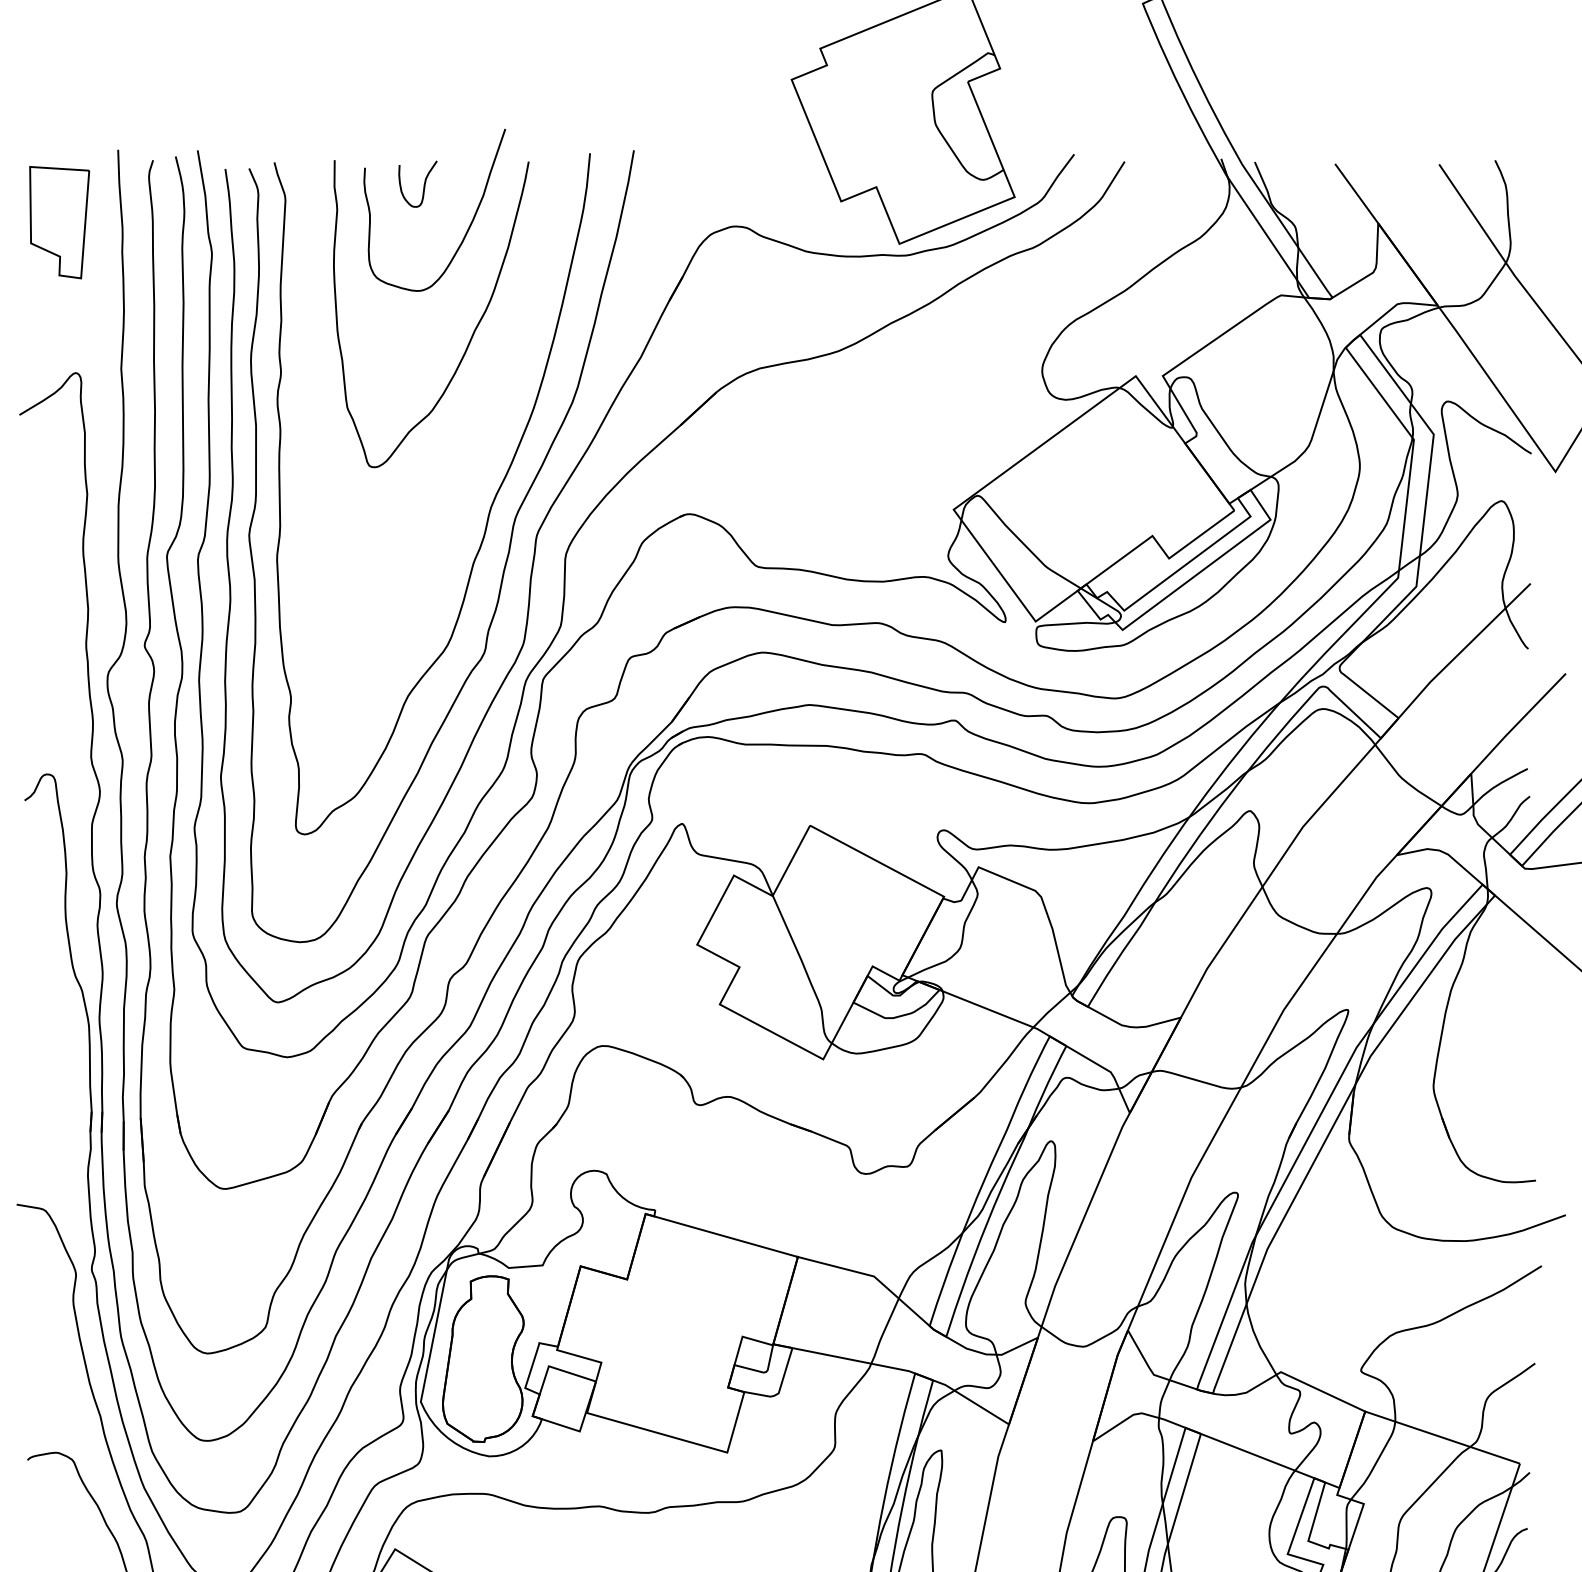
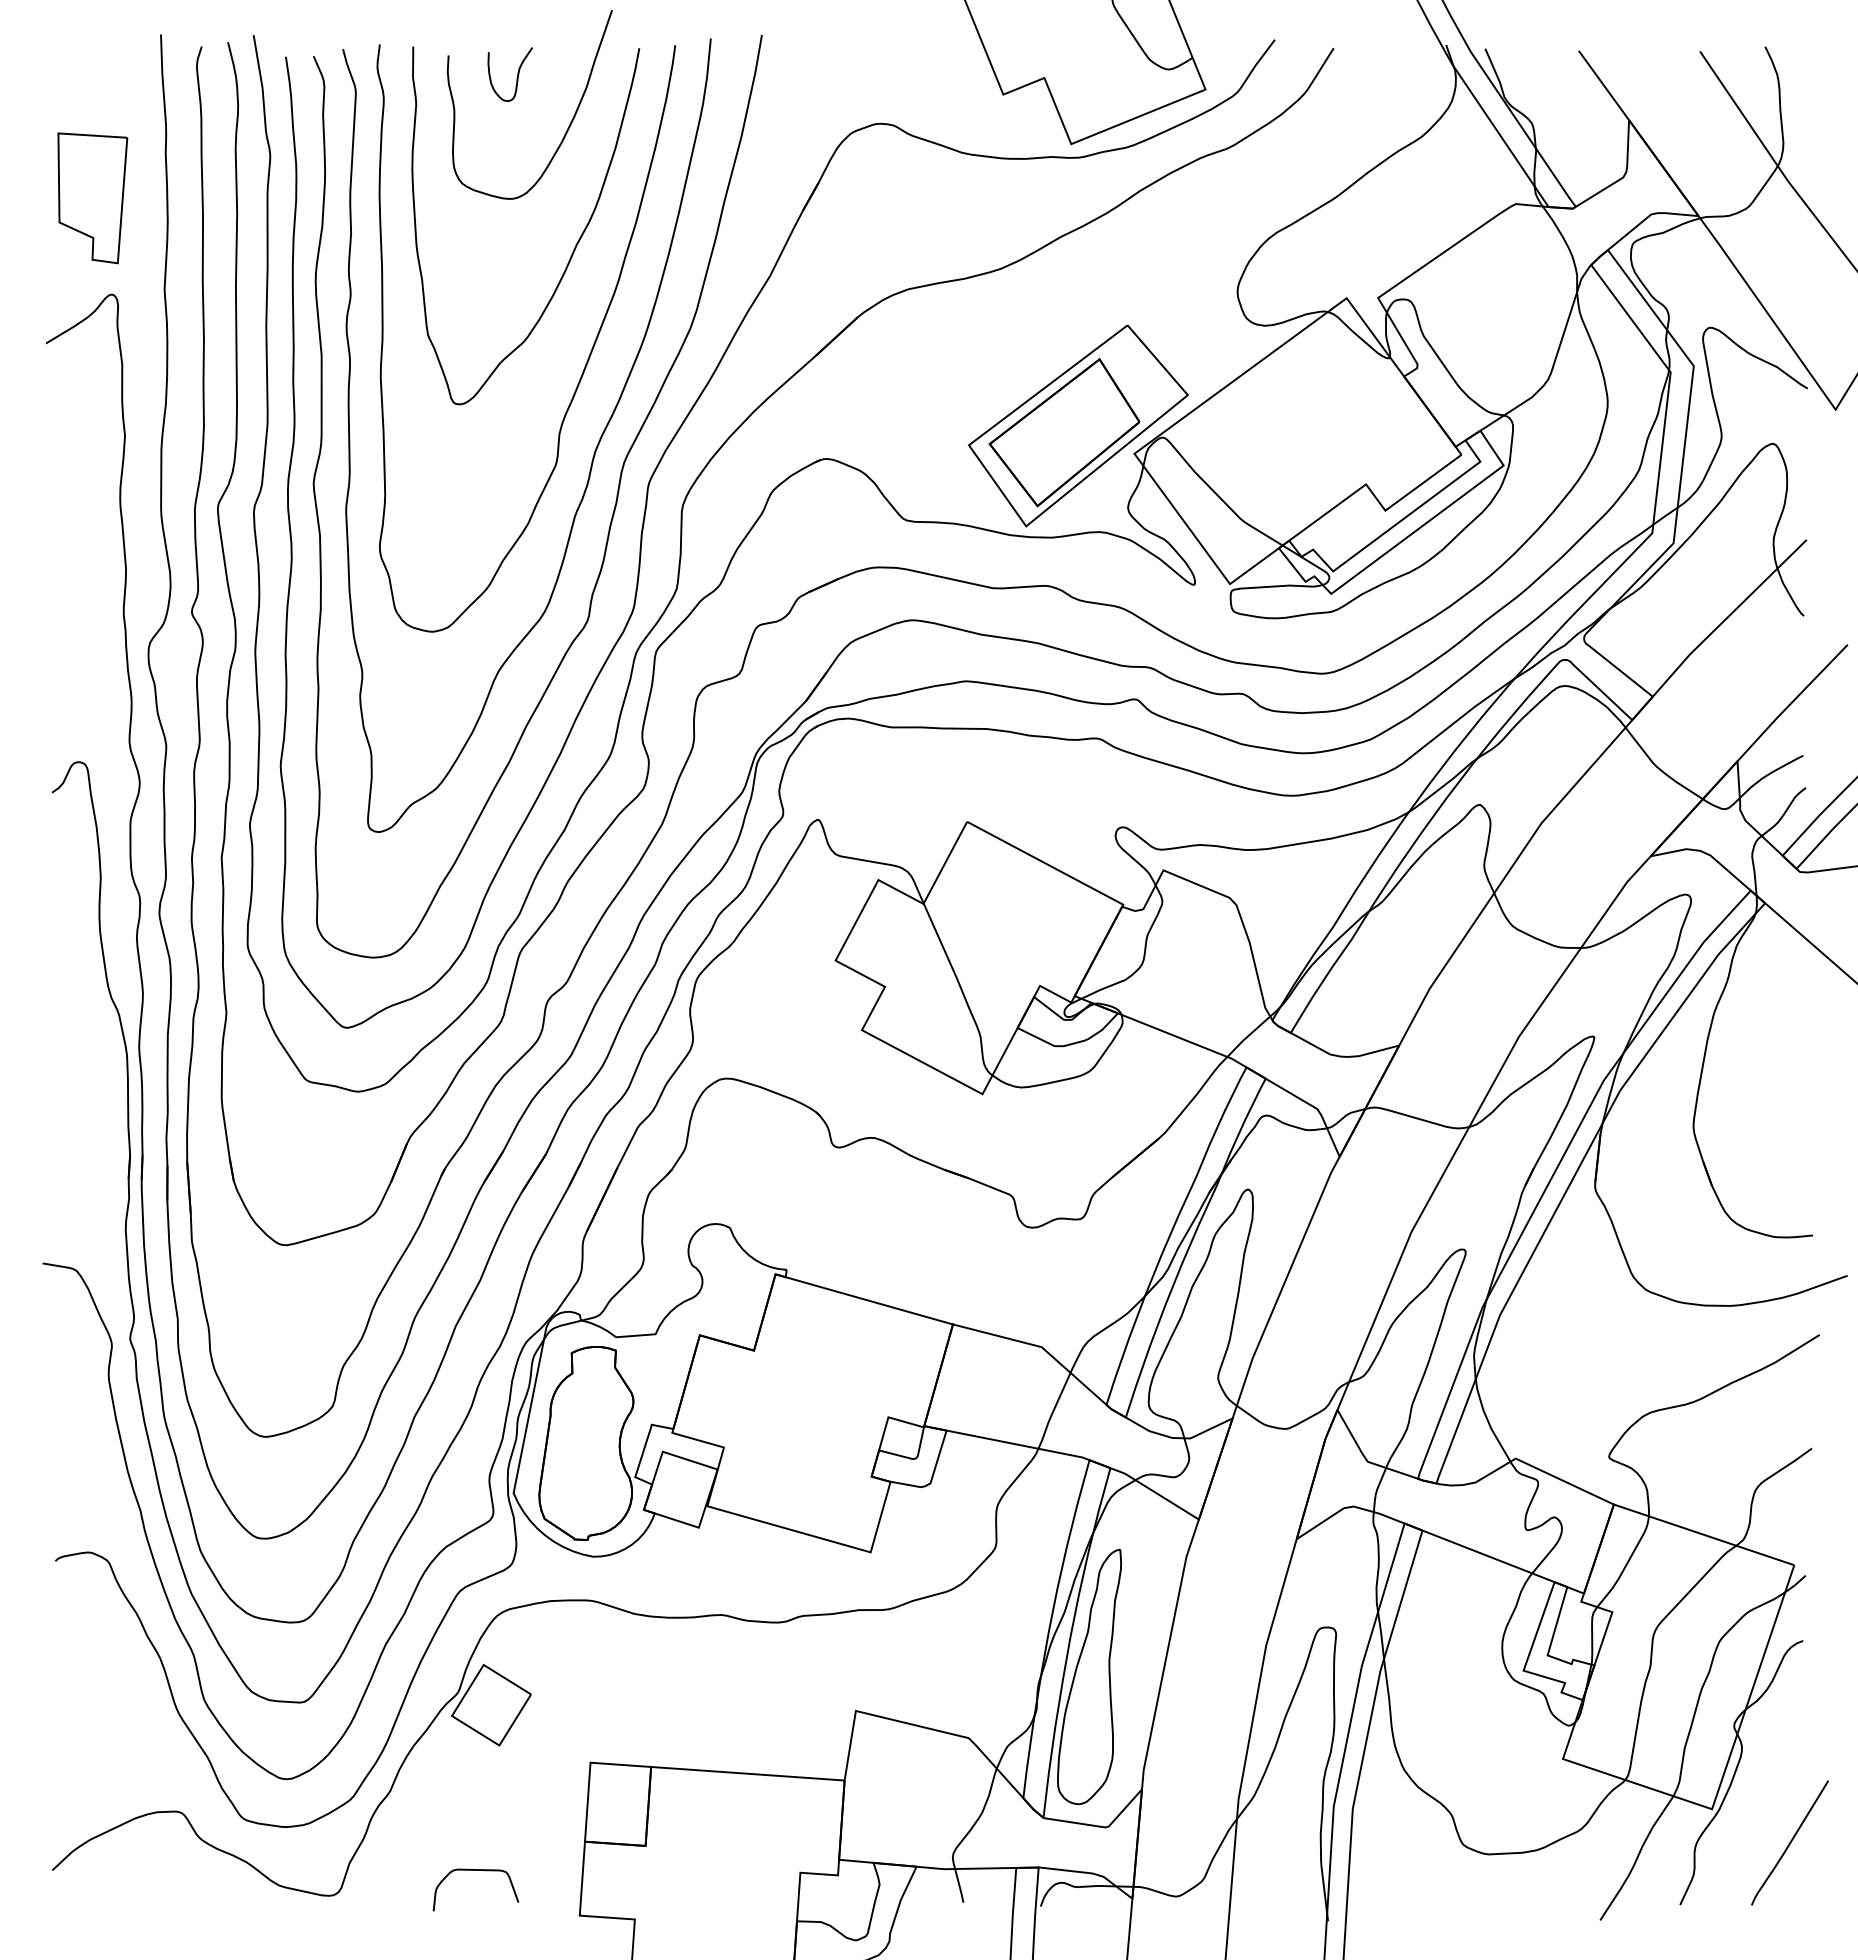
part: (59, 222) -> (92, 198), moved
curve: (484, 427) -> (587, 358), added
part: (905, 486) -> (1078, 426), added

